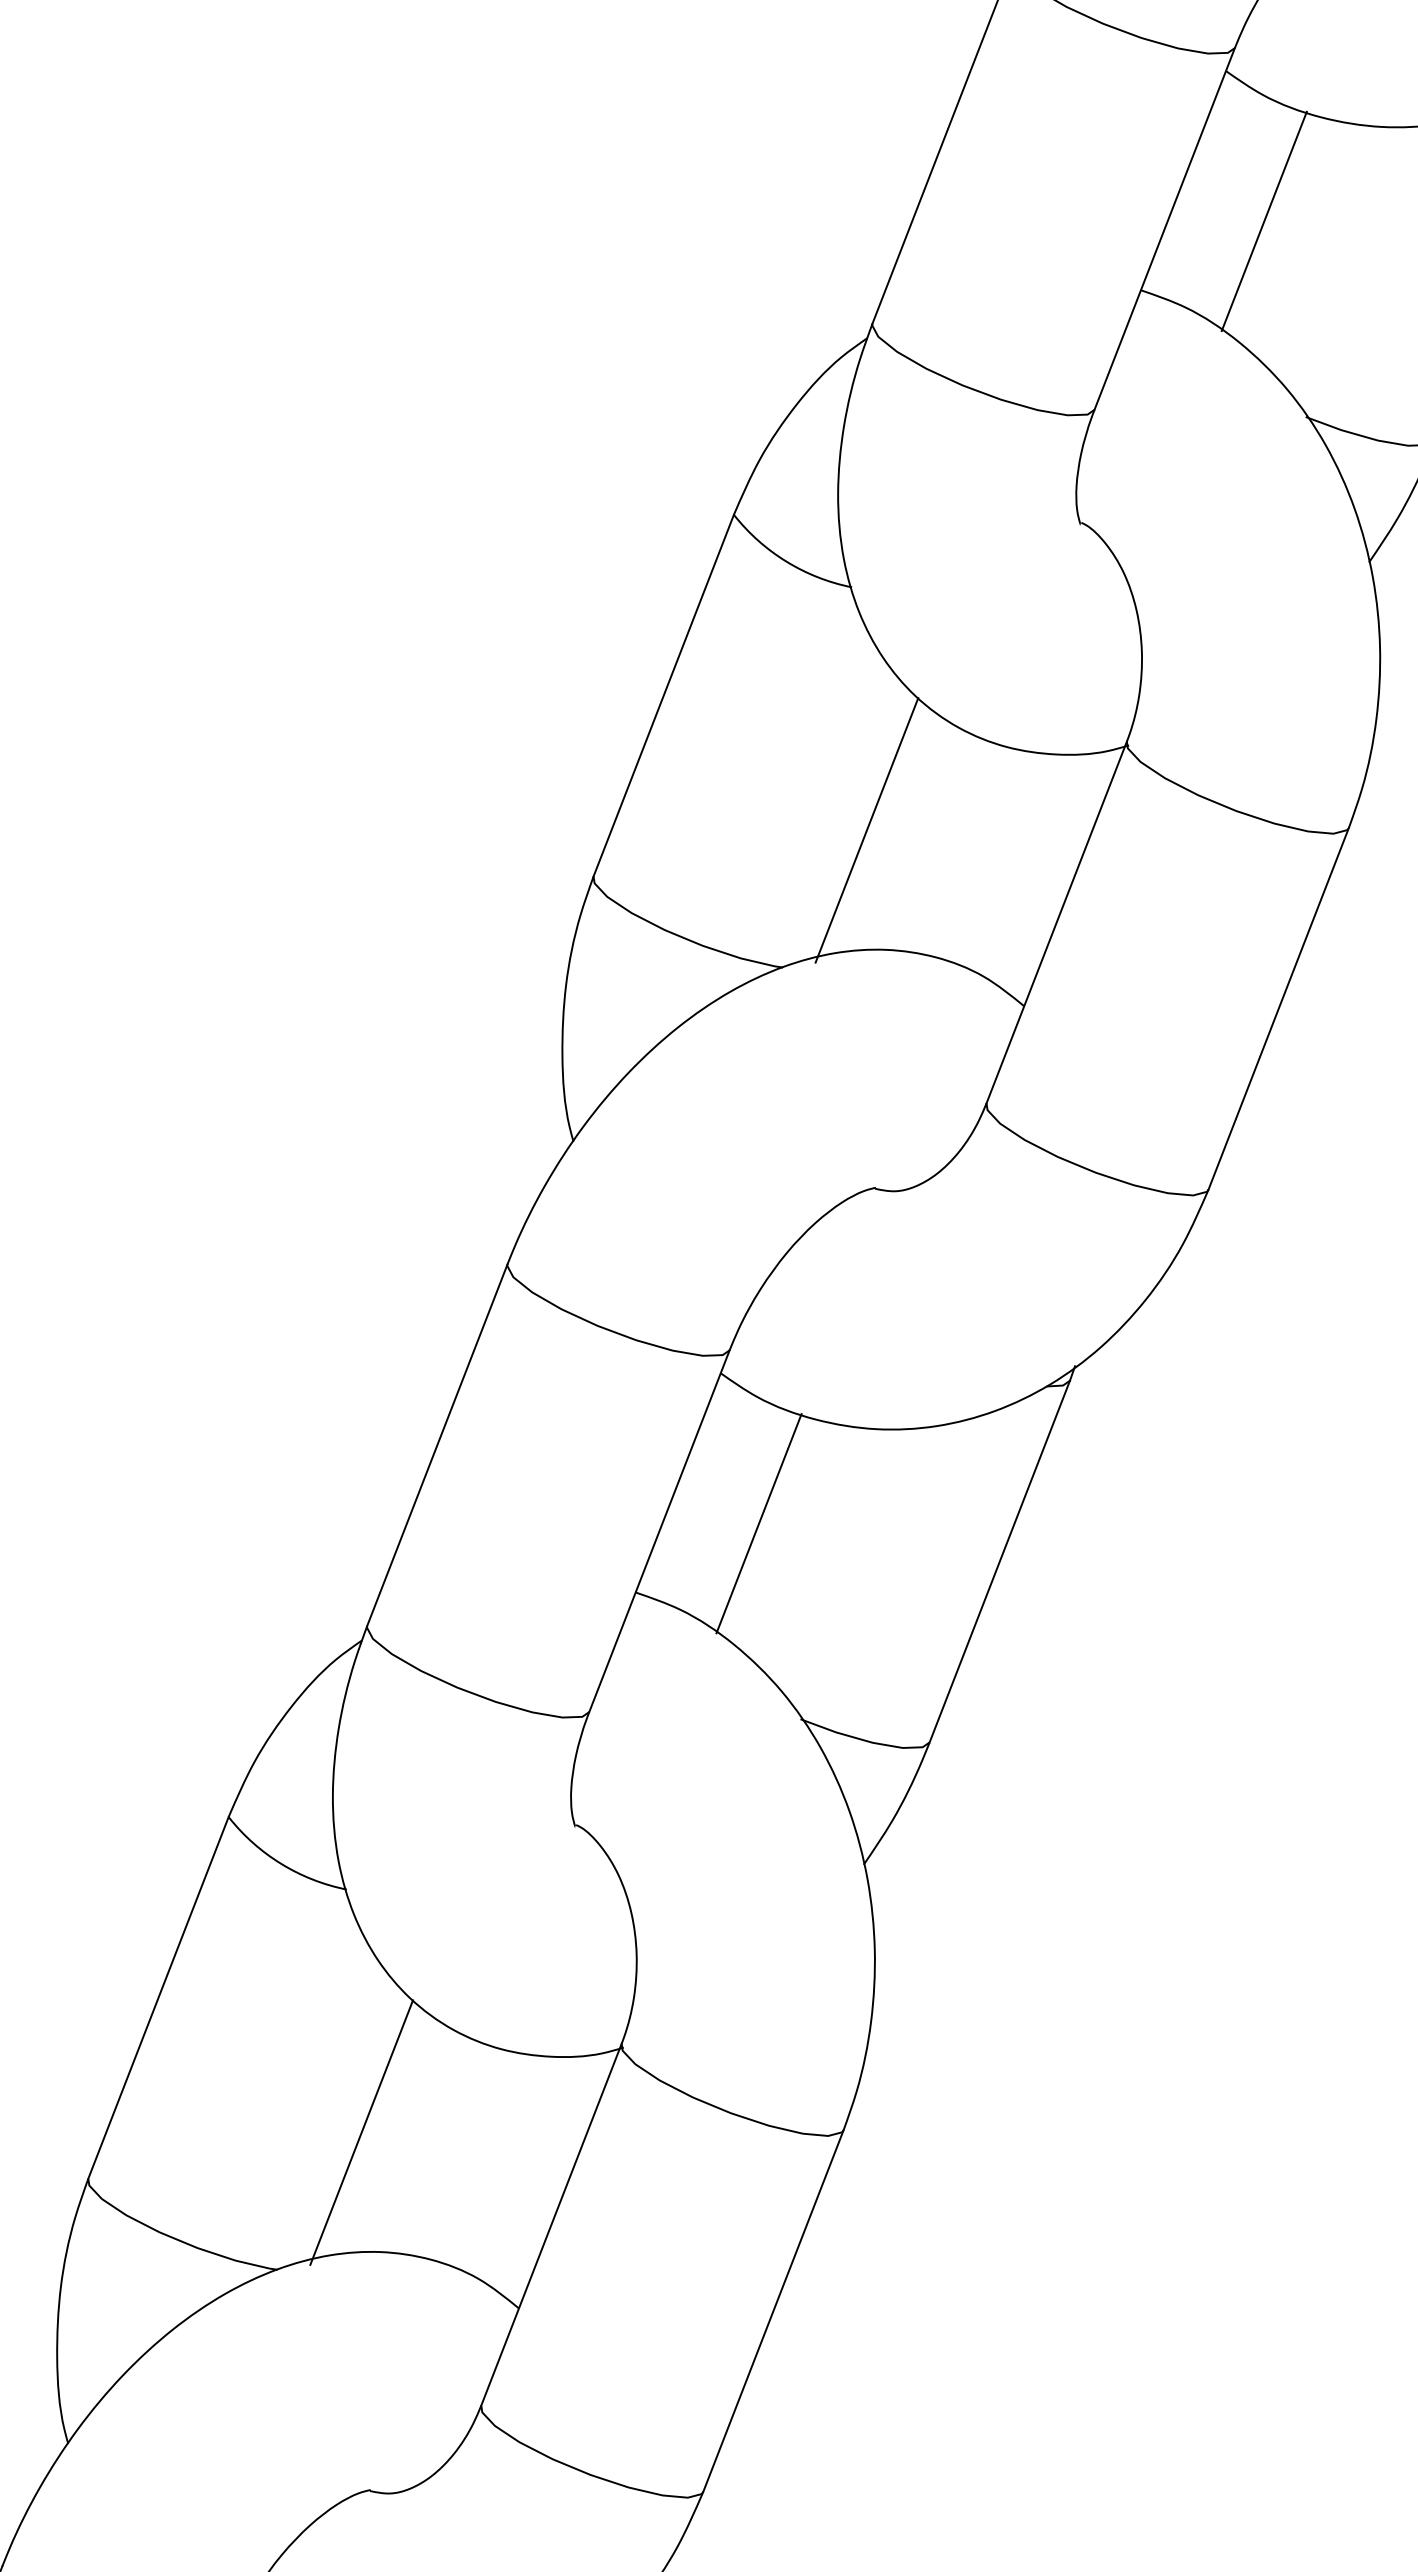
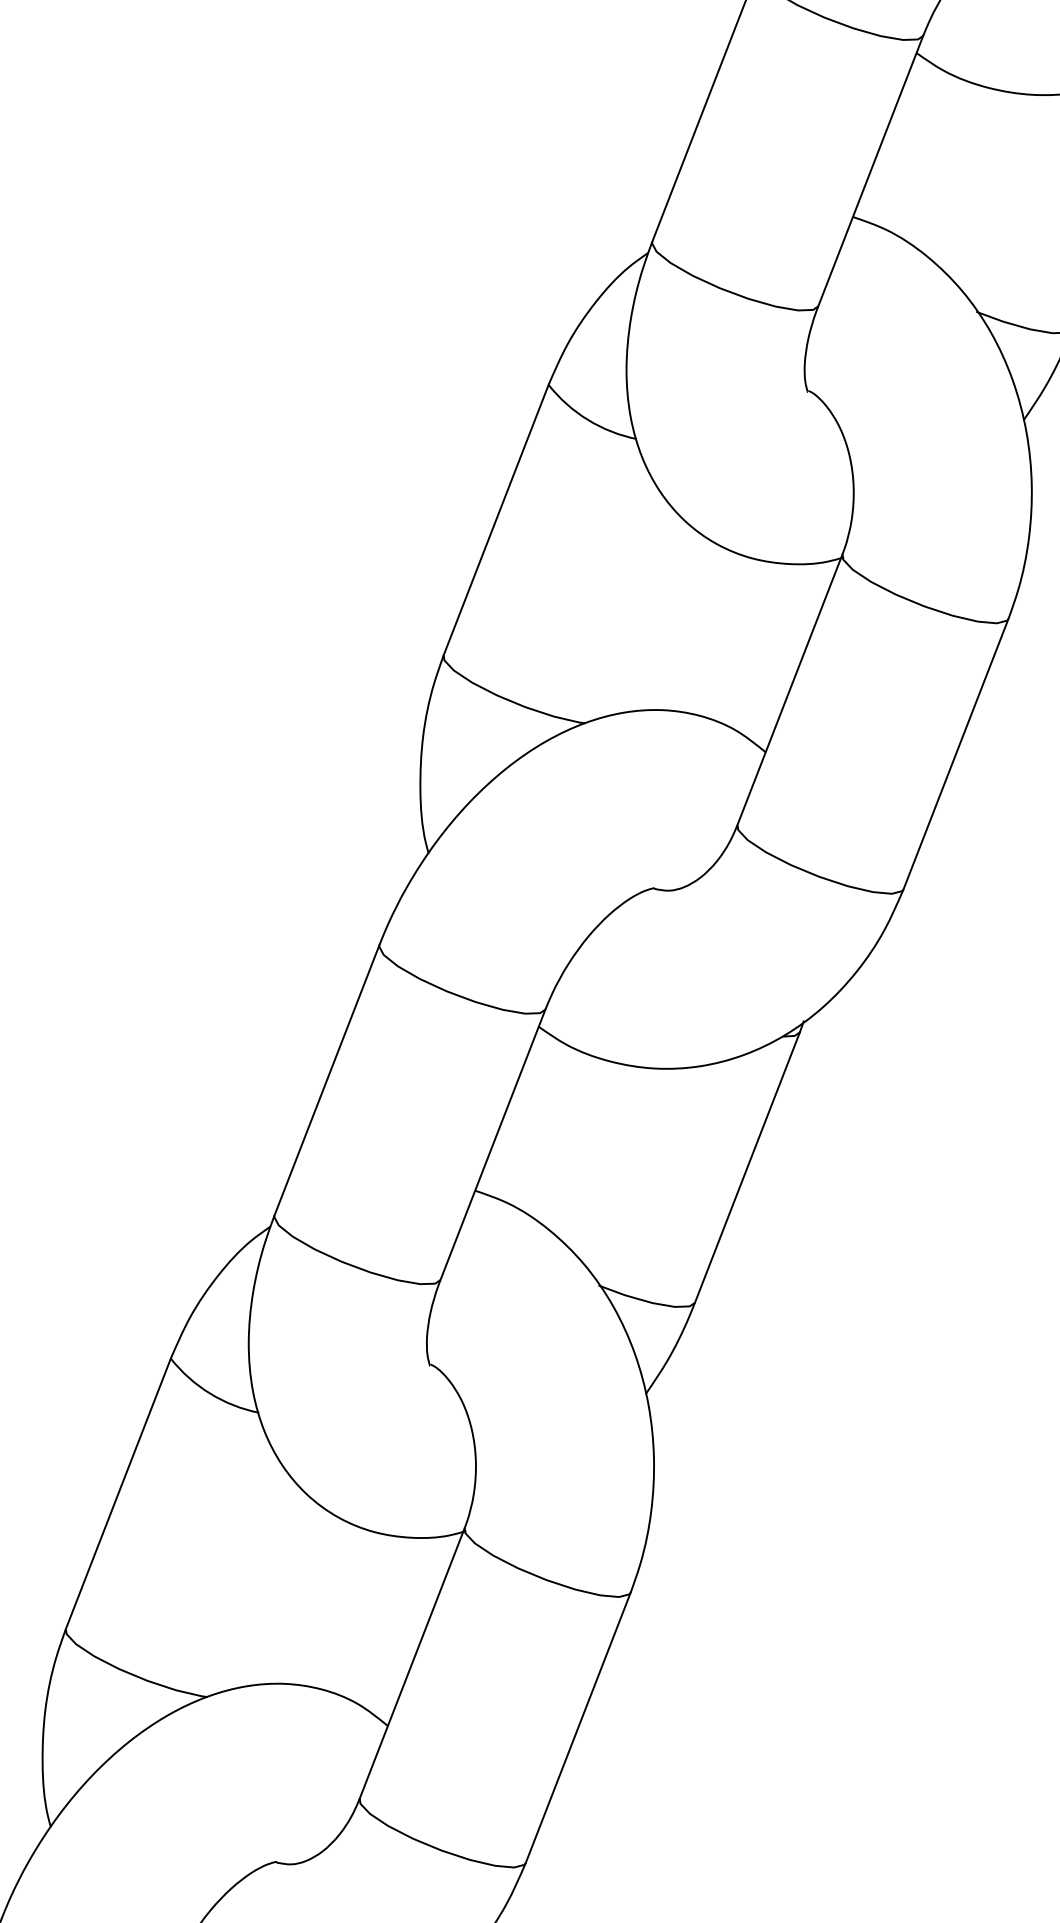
line: (1264, 221) -> (945, 165), removed
line: (866, 829) -> (647, 620), removed
line: (759, 1524) -> (567, 1139), removed
line: (360, 2132) -> (269, 1594), removed

